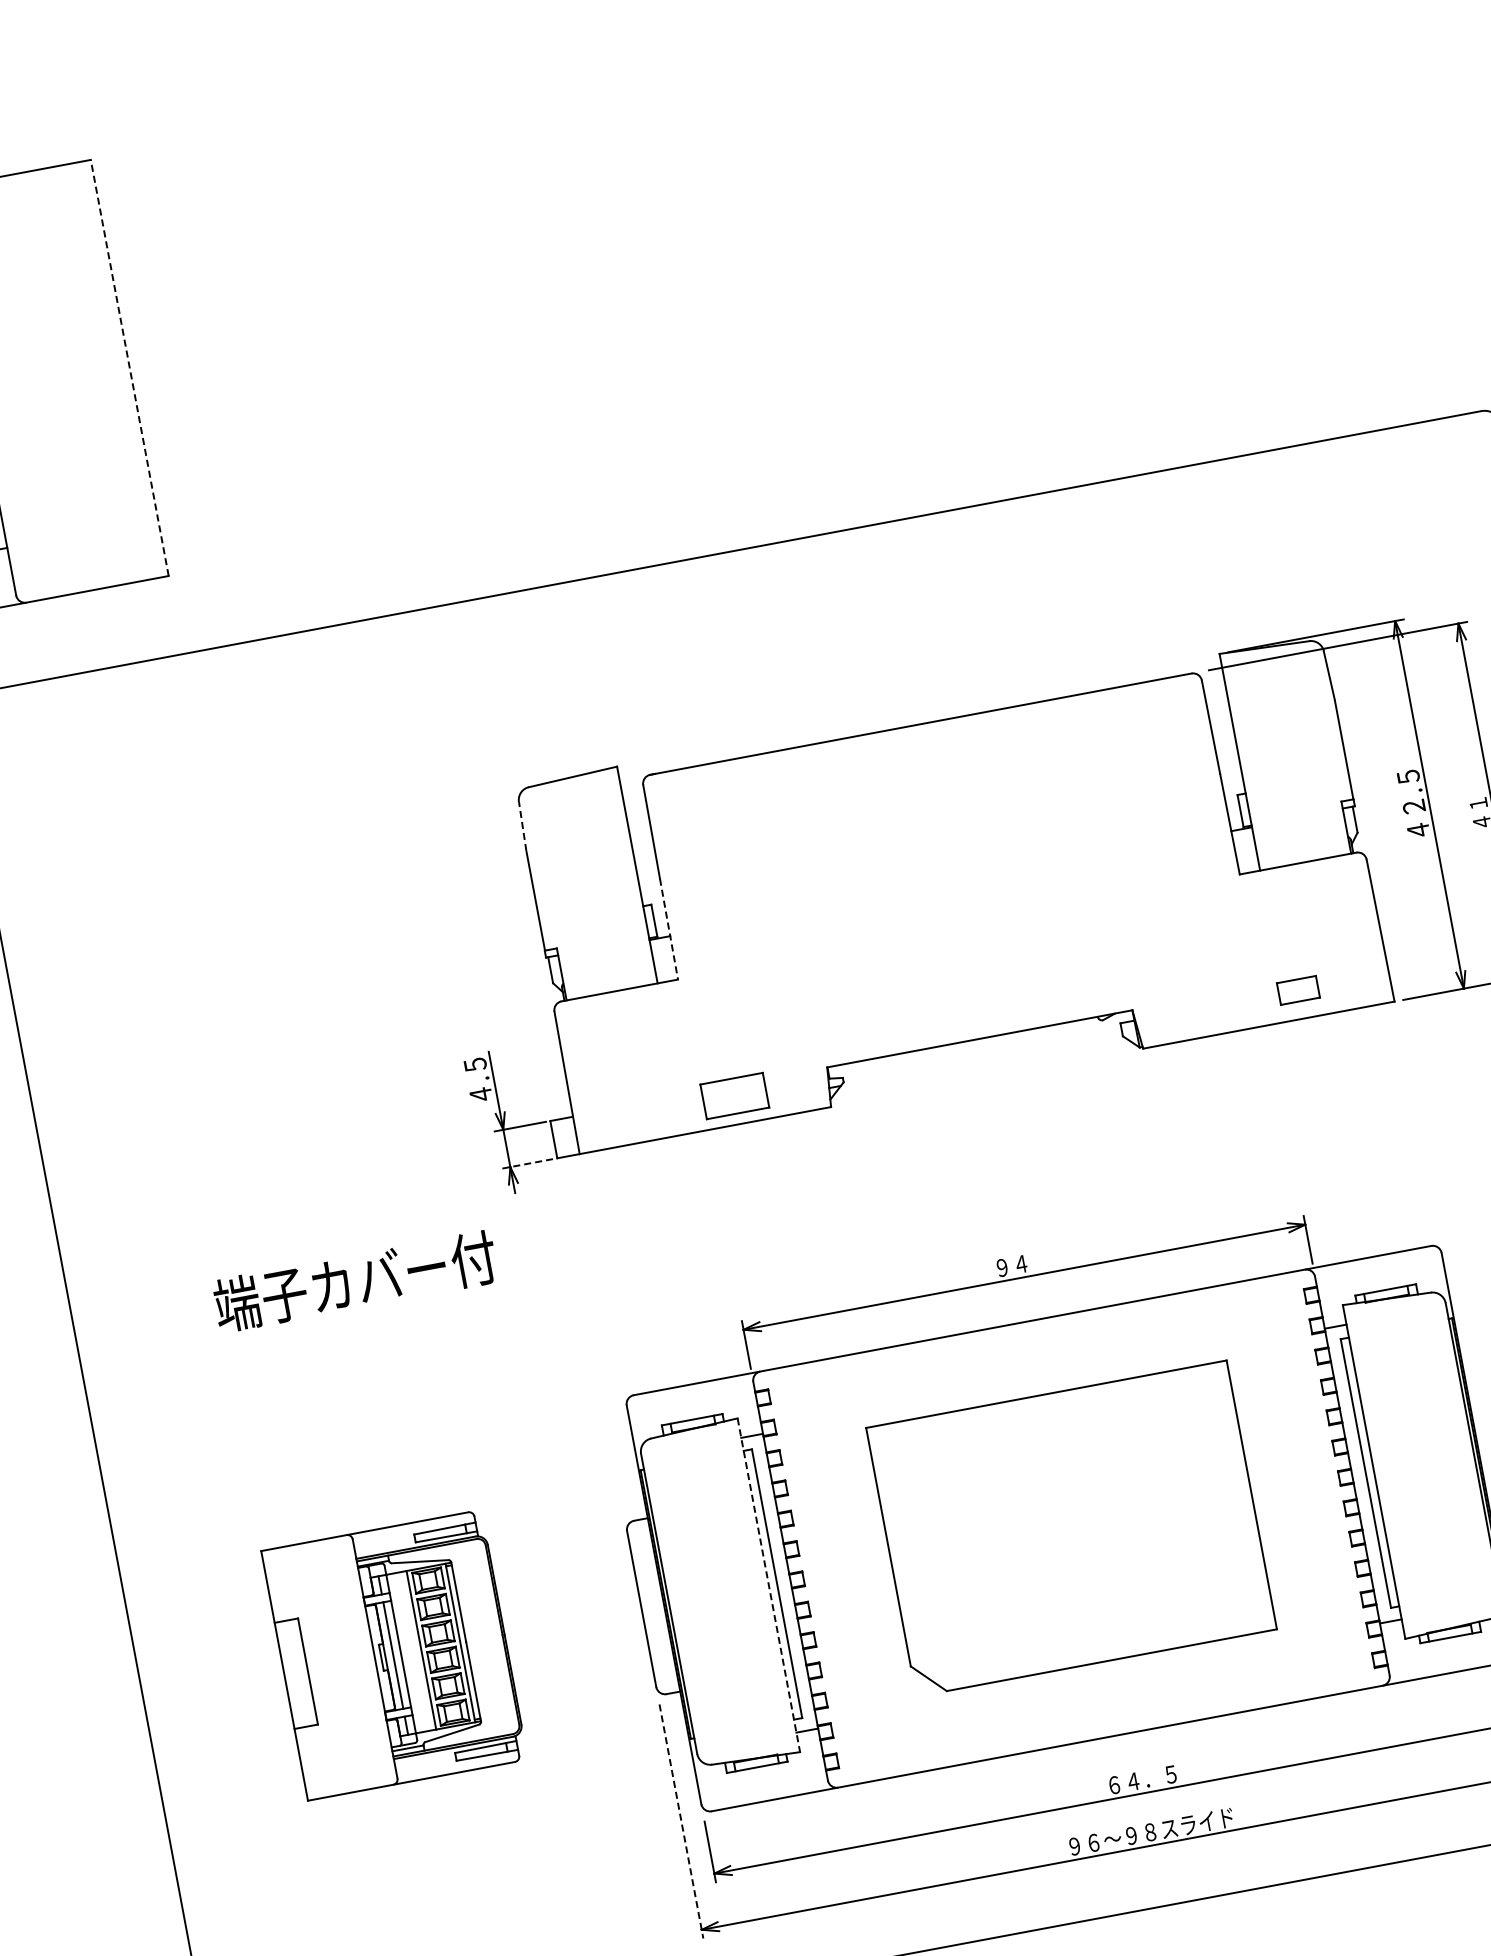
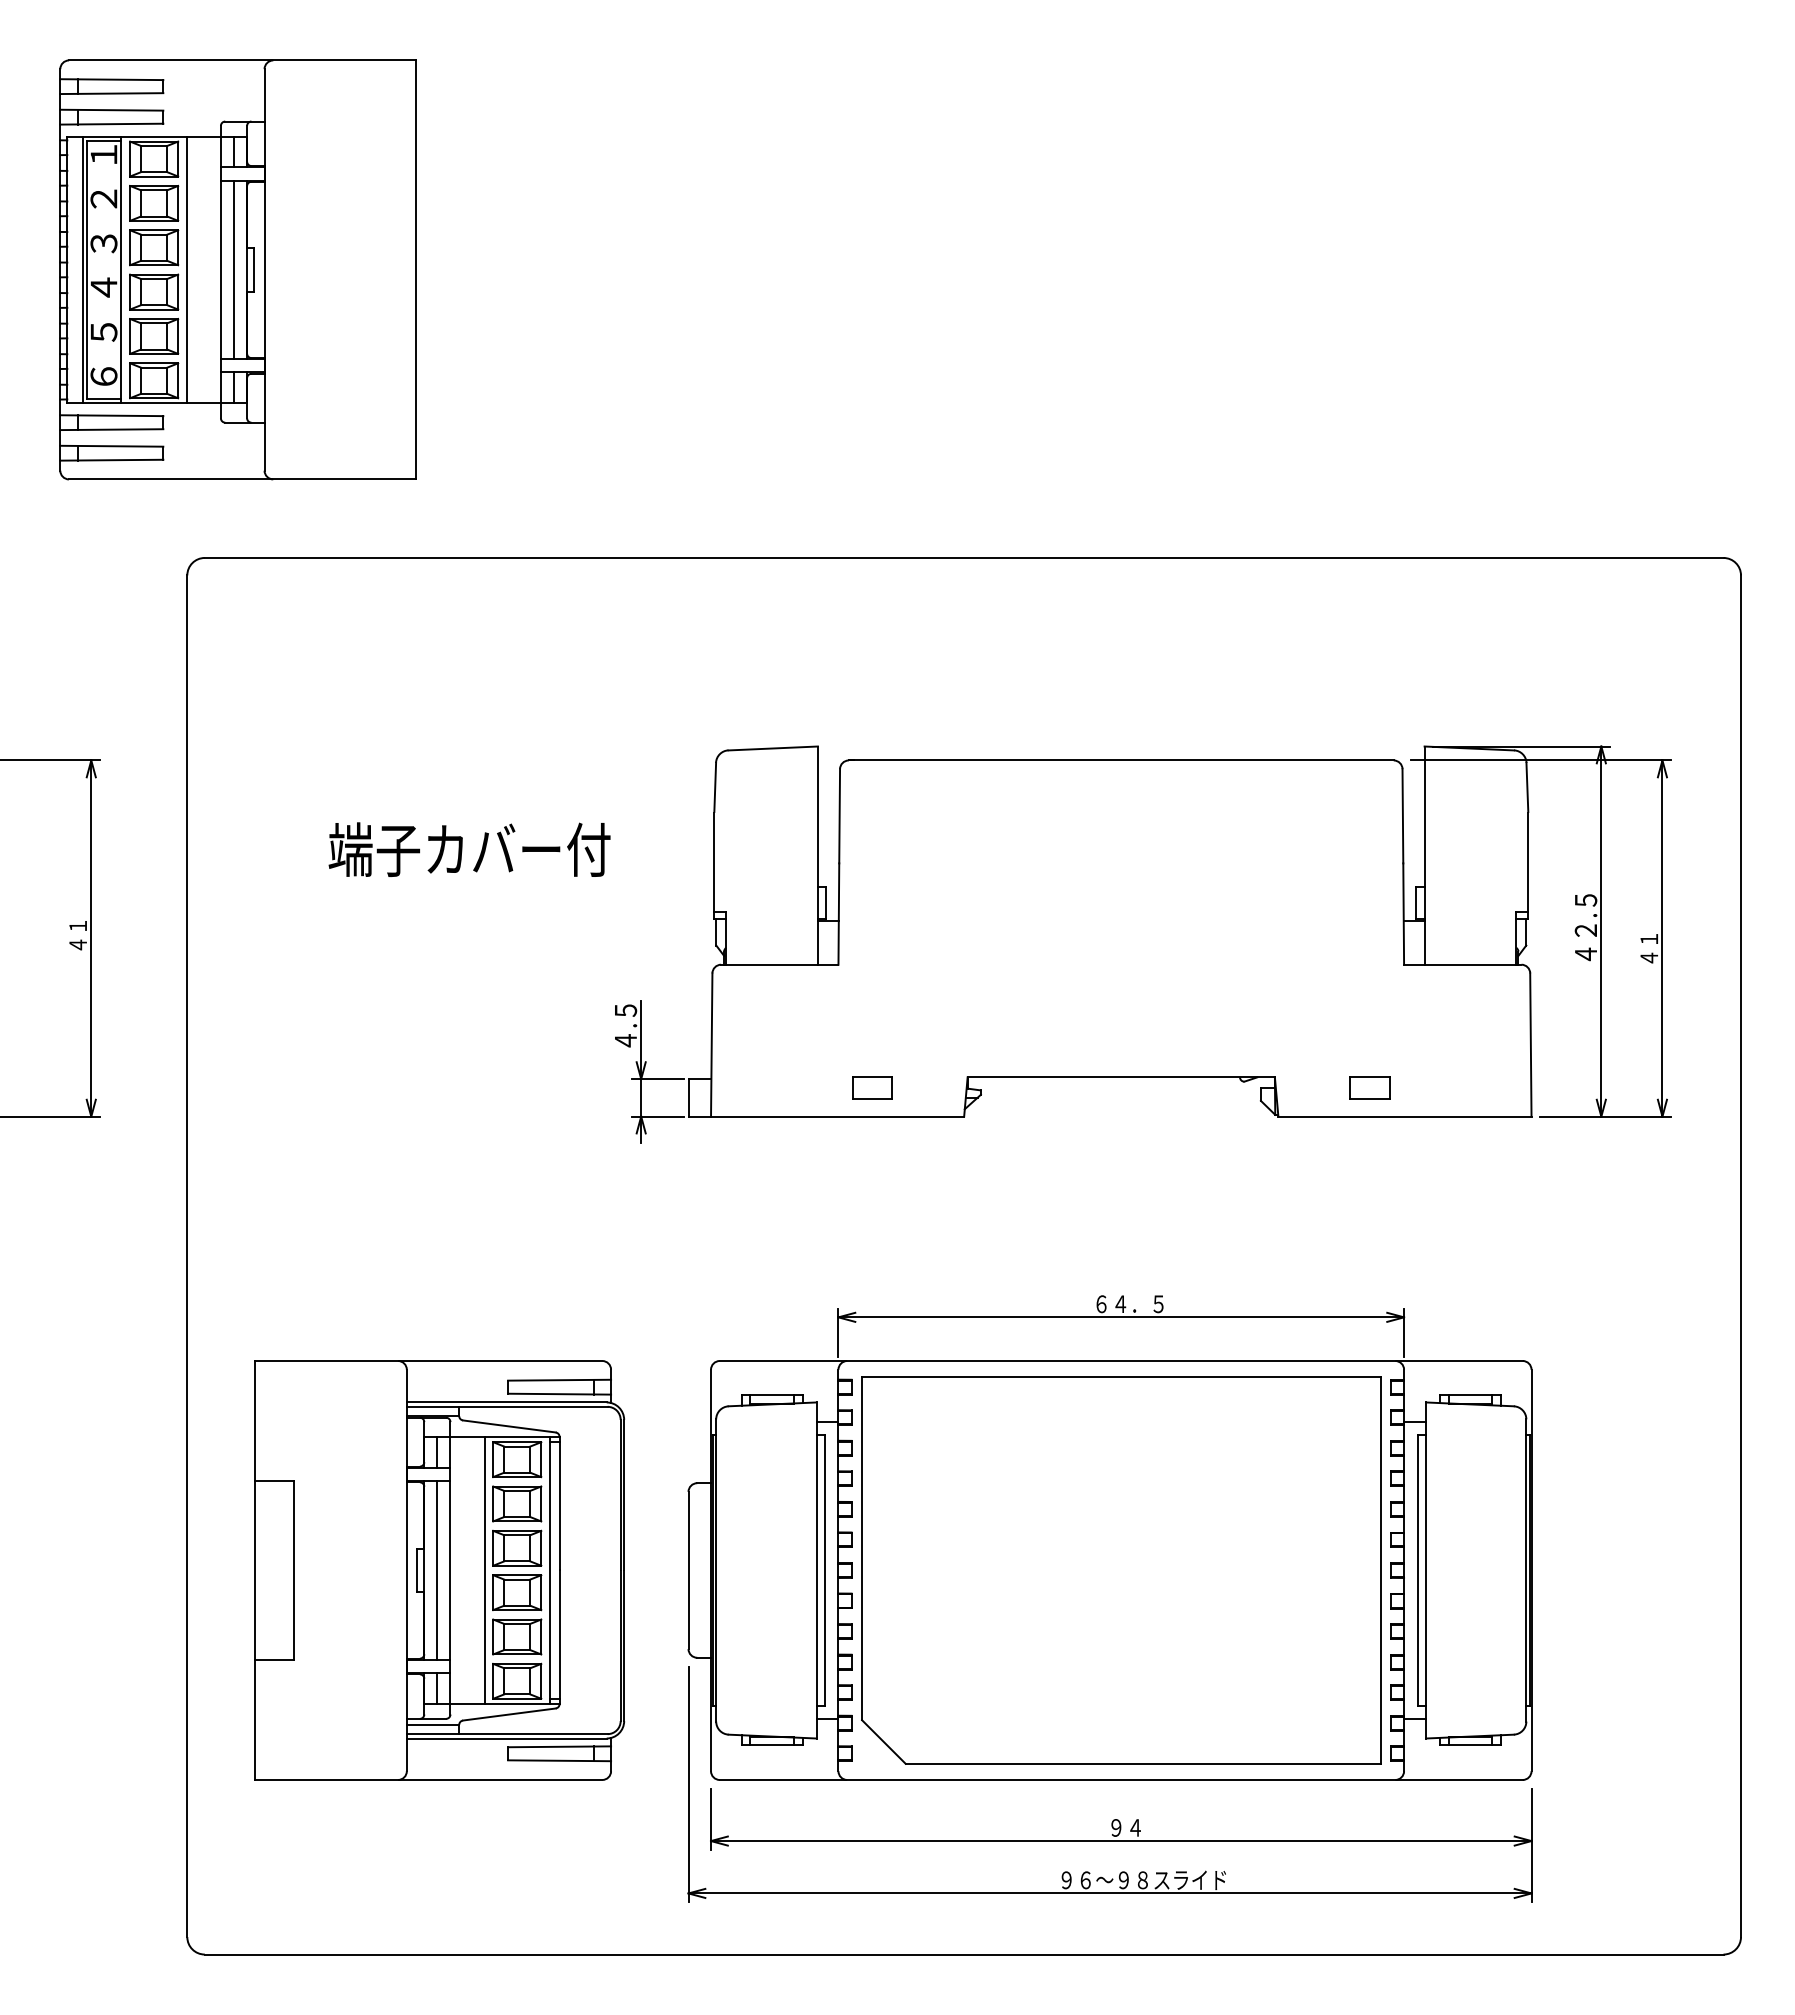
line: (129, 367) -> (416, 269), dashed -> solid
line: (522, 825) -> (715, 786), dashed -> solid
line: (668, 929) -> (838, 914), dashed -> solid
part: (1297, 989) -> (1369, 1087), moved
part: (734, 1095) -> (872, 1087), size x0.62
line: (527, 1163) -> (658, 1116), dashed -> solid
text: (1030, 1262) -> (1129, 1304), ９４ -> ６４．５
text: (355, 1281) -> (469, 849), moved
part: (1071, 1528) -> (1121, 1570), size x1.43
line: (768, 1585) -> (816, 1570), dashed -> solid
part: (394, 1655) -> (439, 1570), size x1.67
text: (1142, 1779) -> (1144, 1827), ６４．５ -> ９４
line: (681, 1821) -> (688, 1784), dashed -> solid

